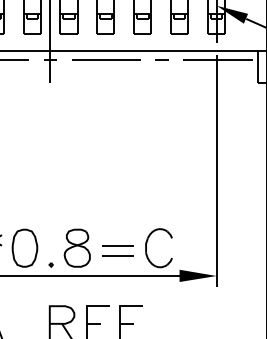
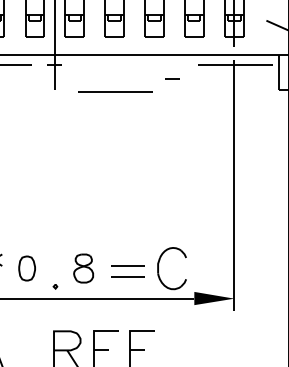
fill: (232, 14) -> (251, 15), removed
line: (106, 59) -> (115, 91), moved
line: (161, 59) -> (171, 78), moved
part: (24, 247) -> (26, 267), size x0.6
part: (76, 247) -> (82, 267), size x0.7

